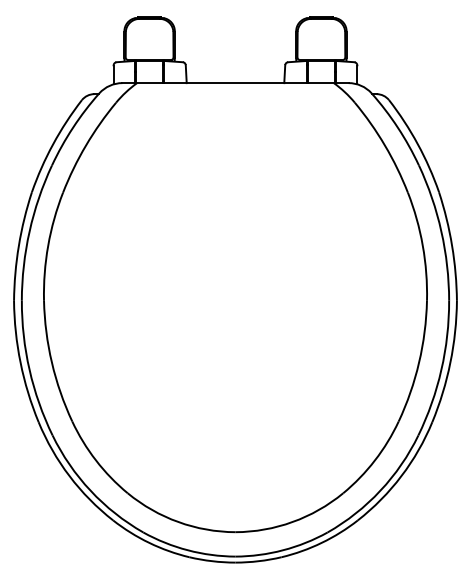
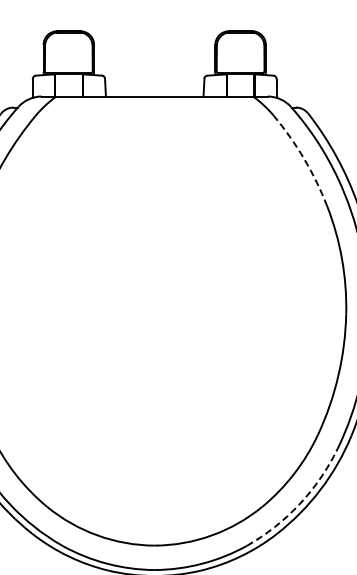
arc: (384, 145) -> (303, 158), solid -> dashed
arc: (380, 490) -> (299, 503), solid -> dashed

